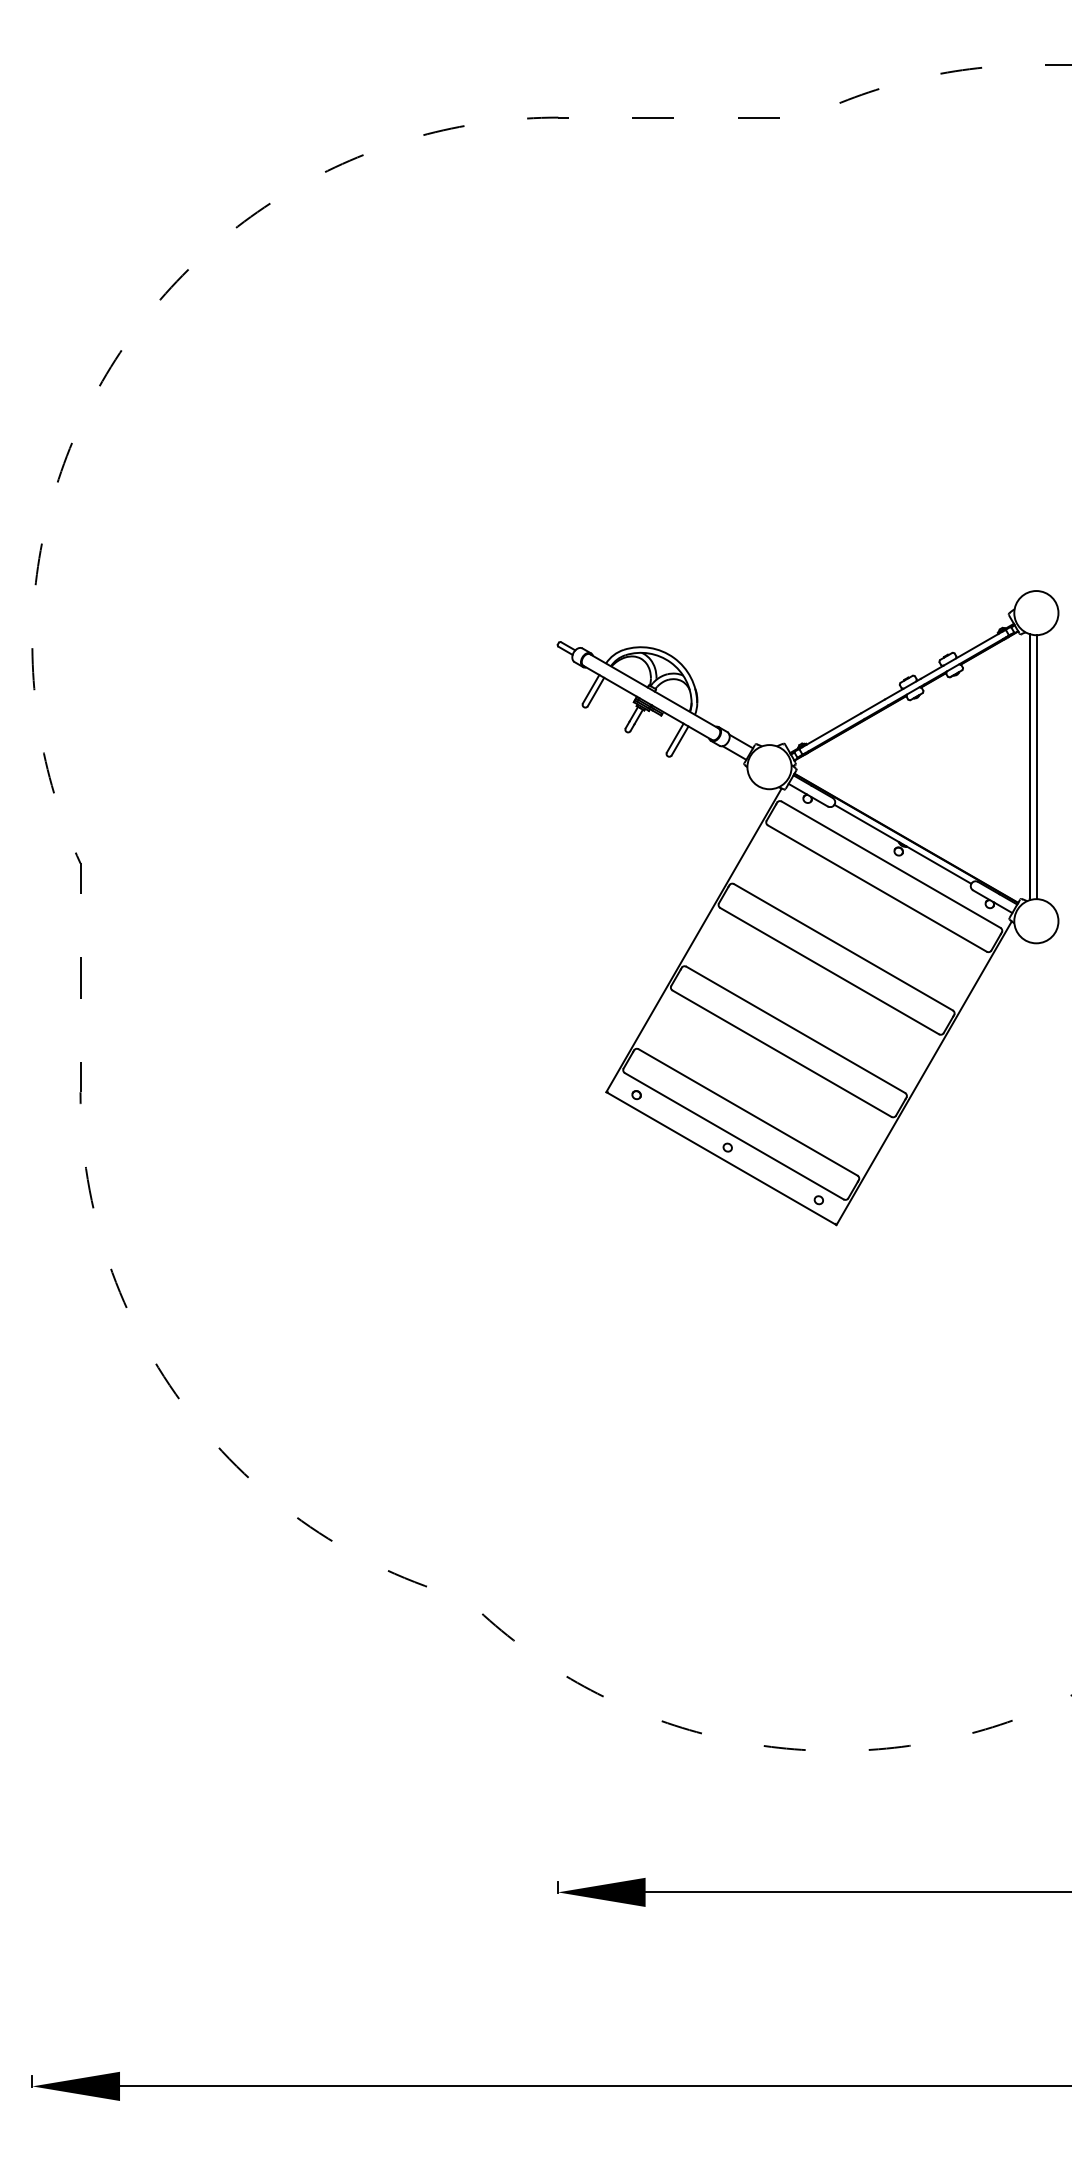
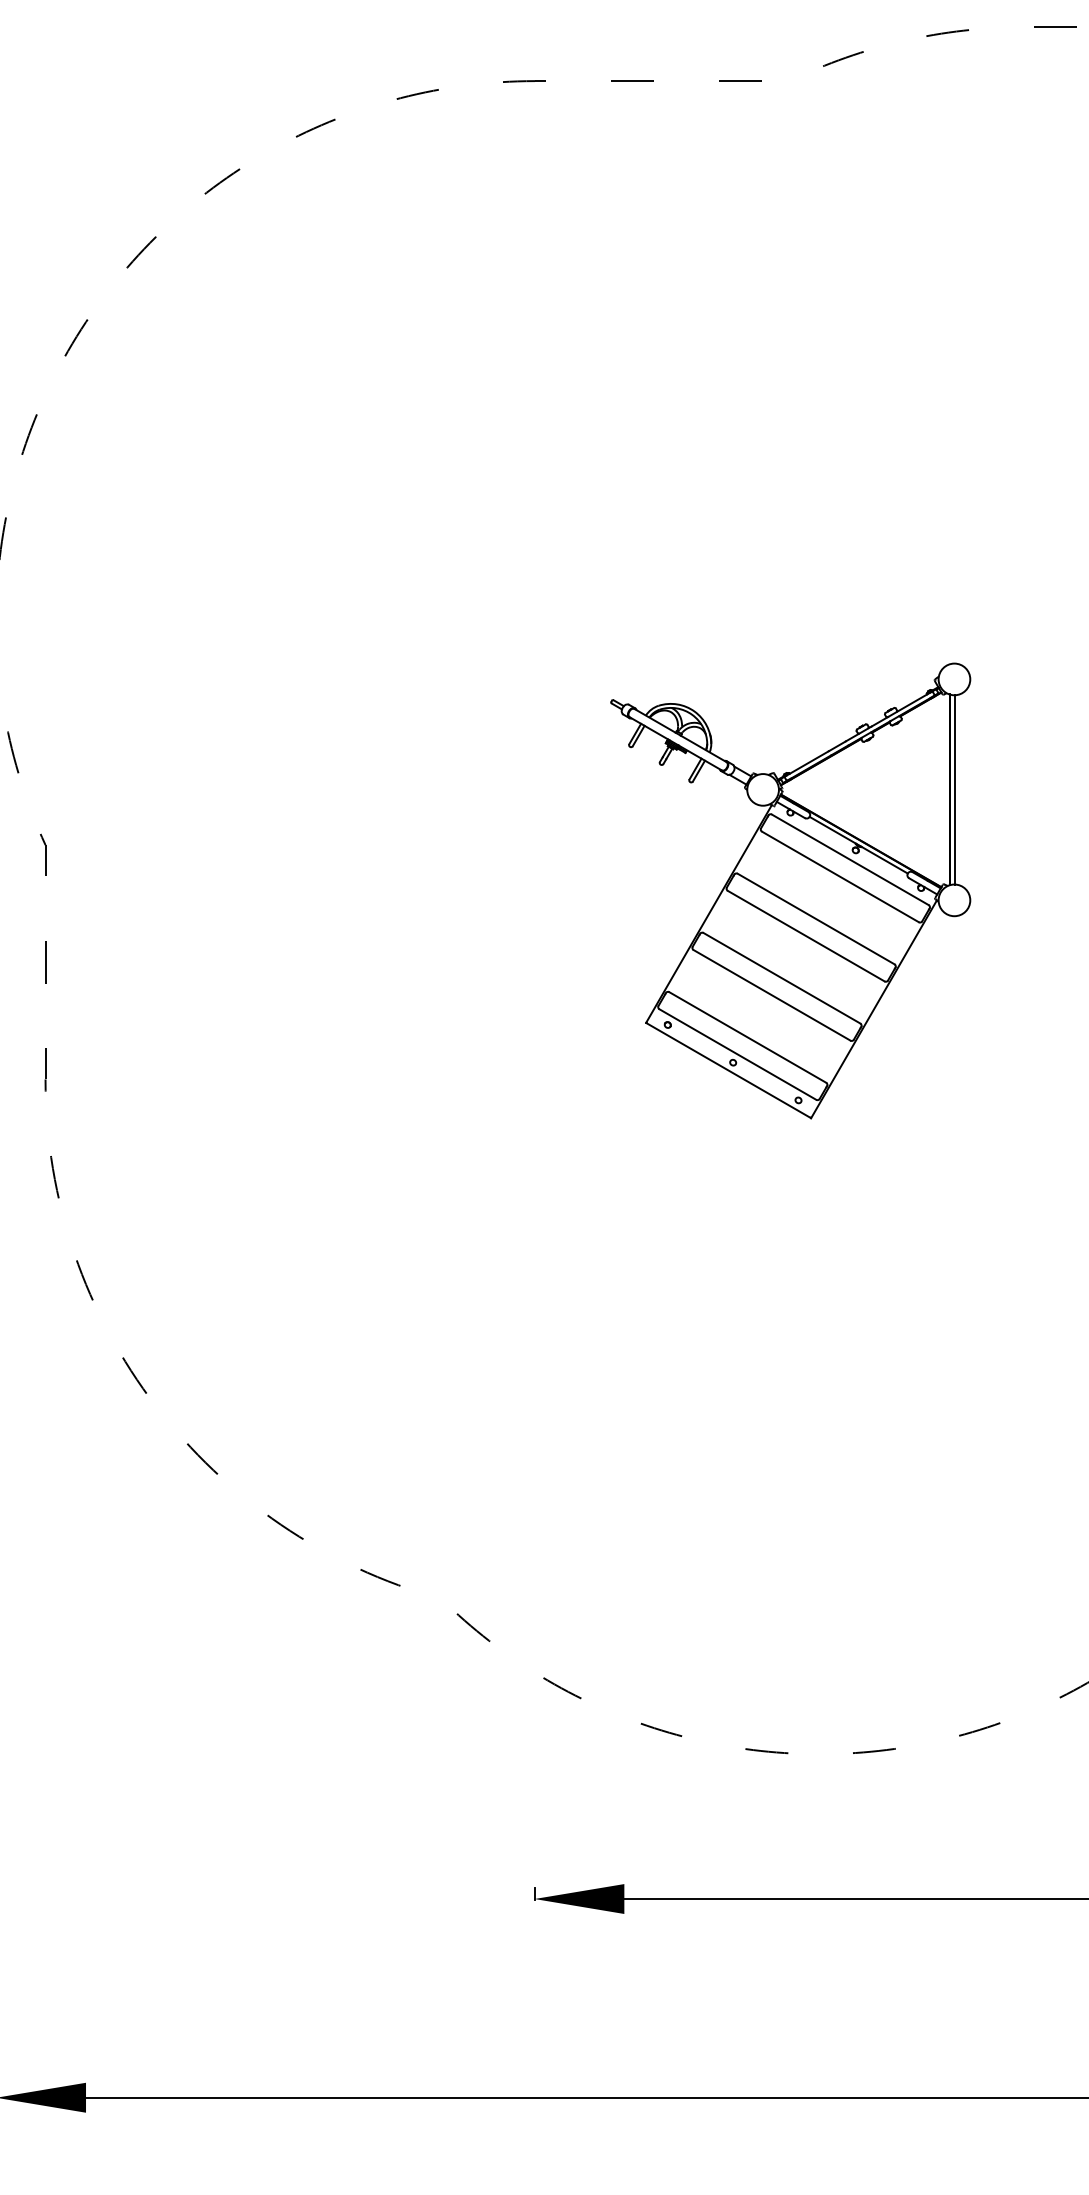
part: (807, 908) -> (790, 891), size x0.7

